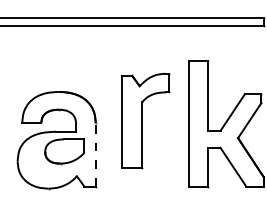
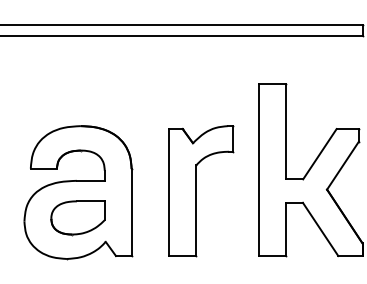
part: (145, 121) -> (201, 191), moved
part: (64, 151) -> (77, 218), moved
line: (95, 154) -> (131, 212), dashed -> solid

